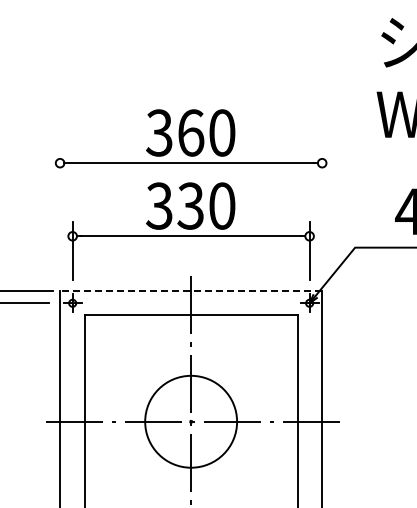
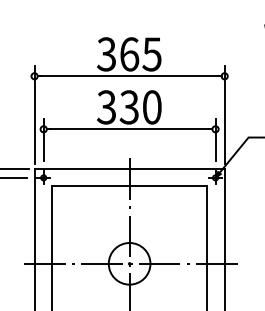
text: (221, 132) -> (151, 54), 360 -> 365
line: (60, 215) -> (34, 114), added
line: (322, 215) -> (224, 114), added
line: (190, 290) -> (129, 168), dashed -> solid
circle: (190, 421) -> (129, 263), size x0.62

